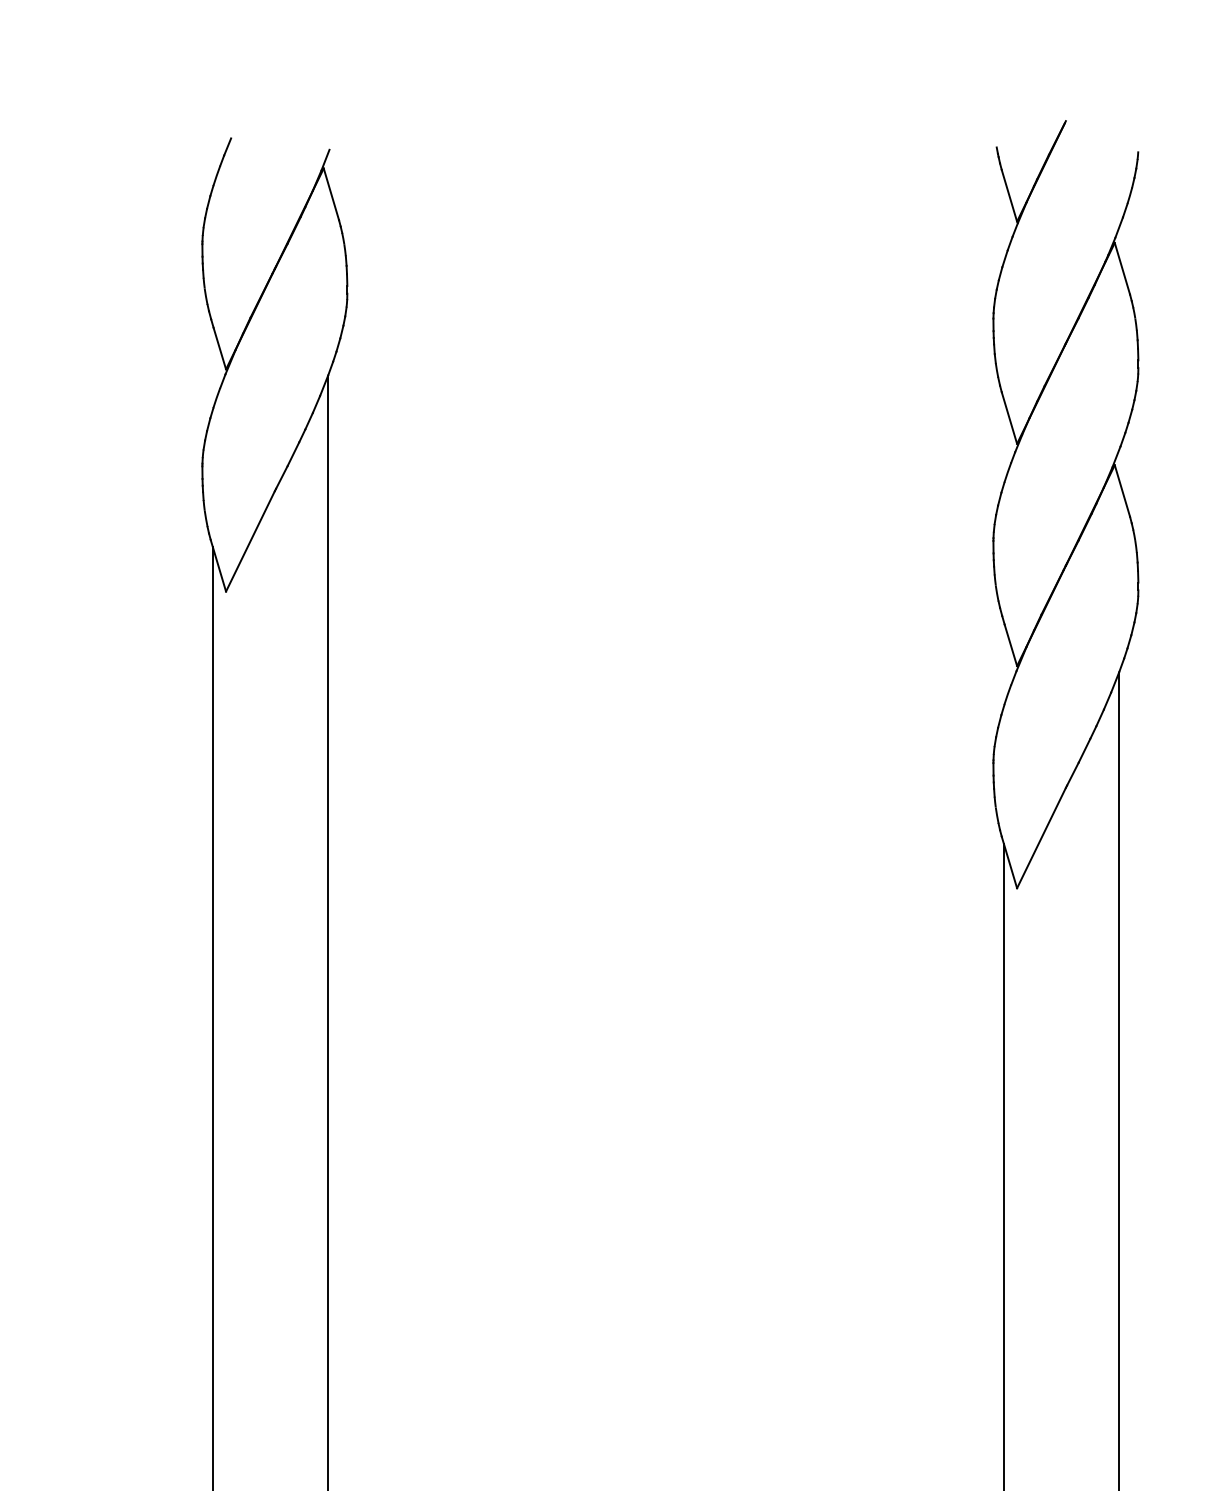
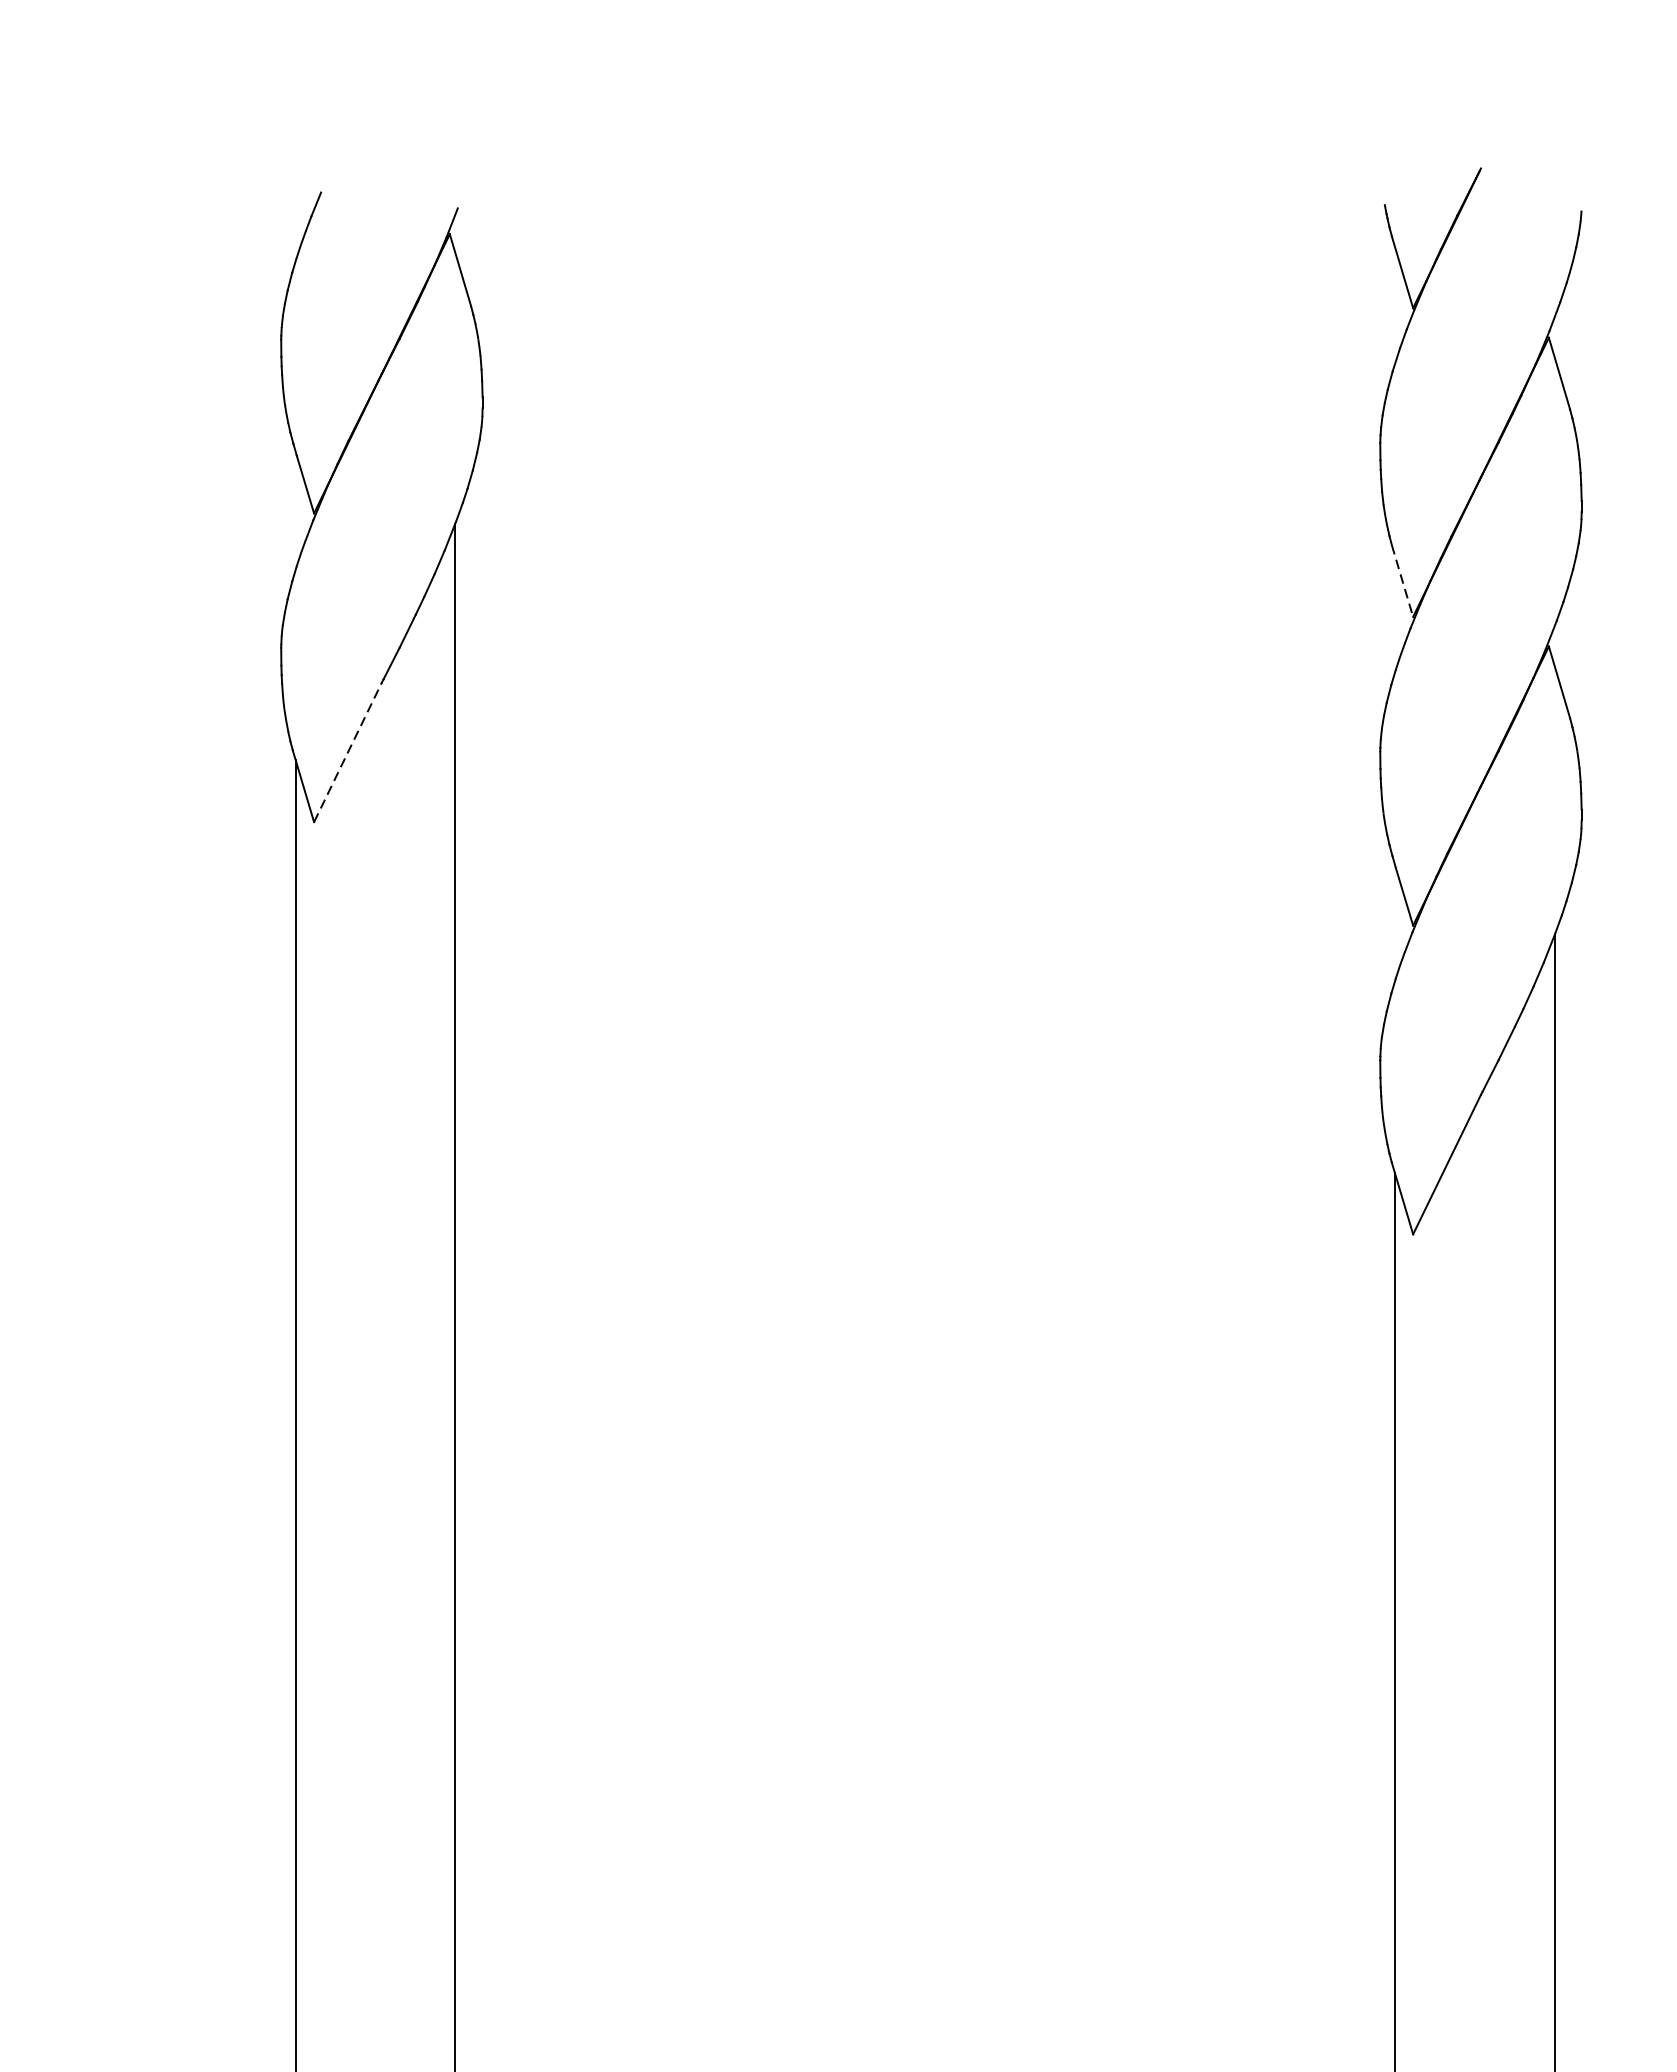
line: (1009, 418) -> (1402, 581), solid -> dashed
line: (250, 541) -> (348, 752), solid -> dashed

